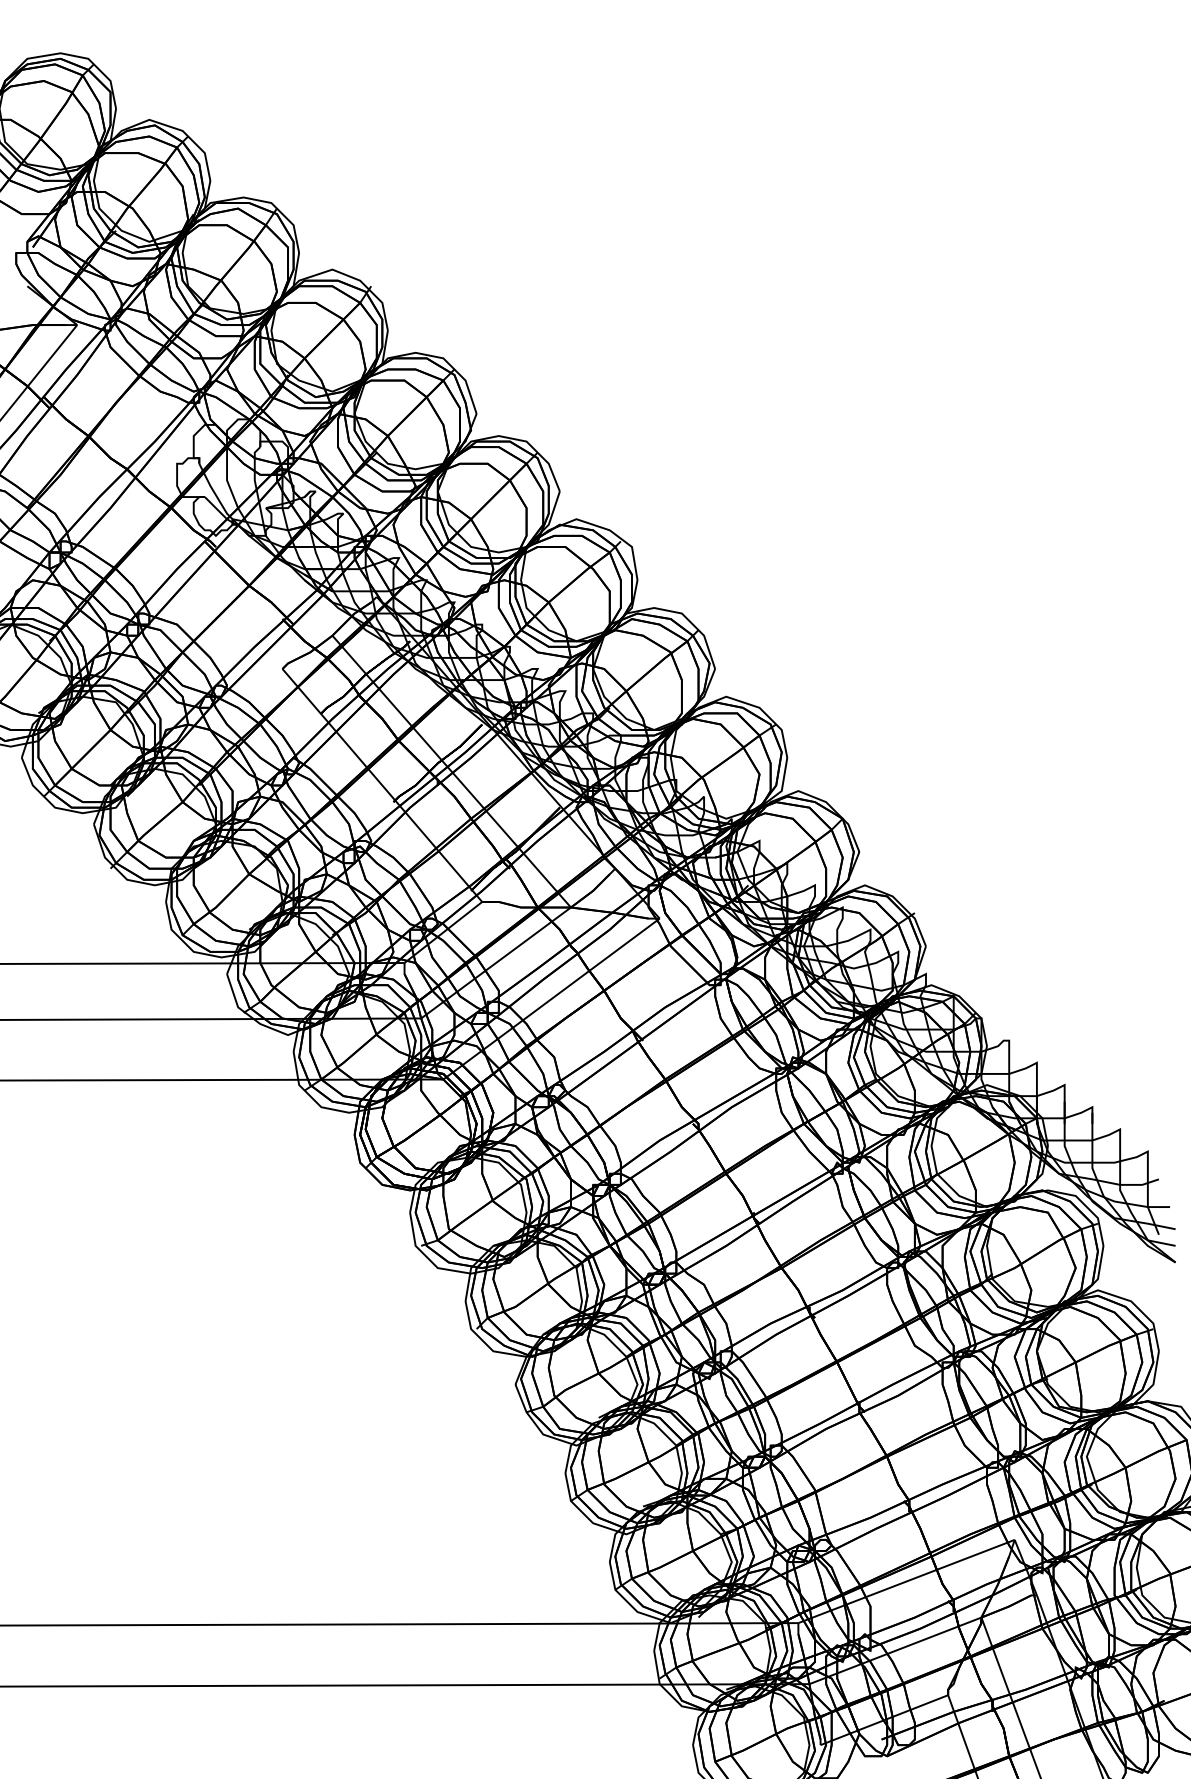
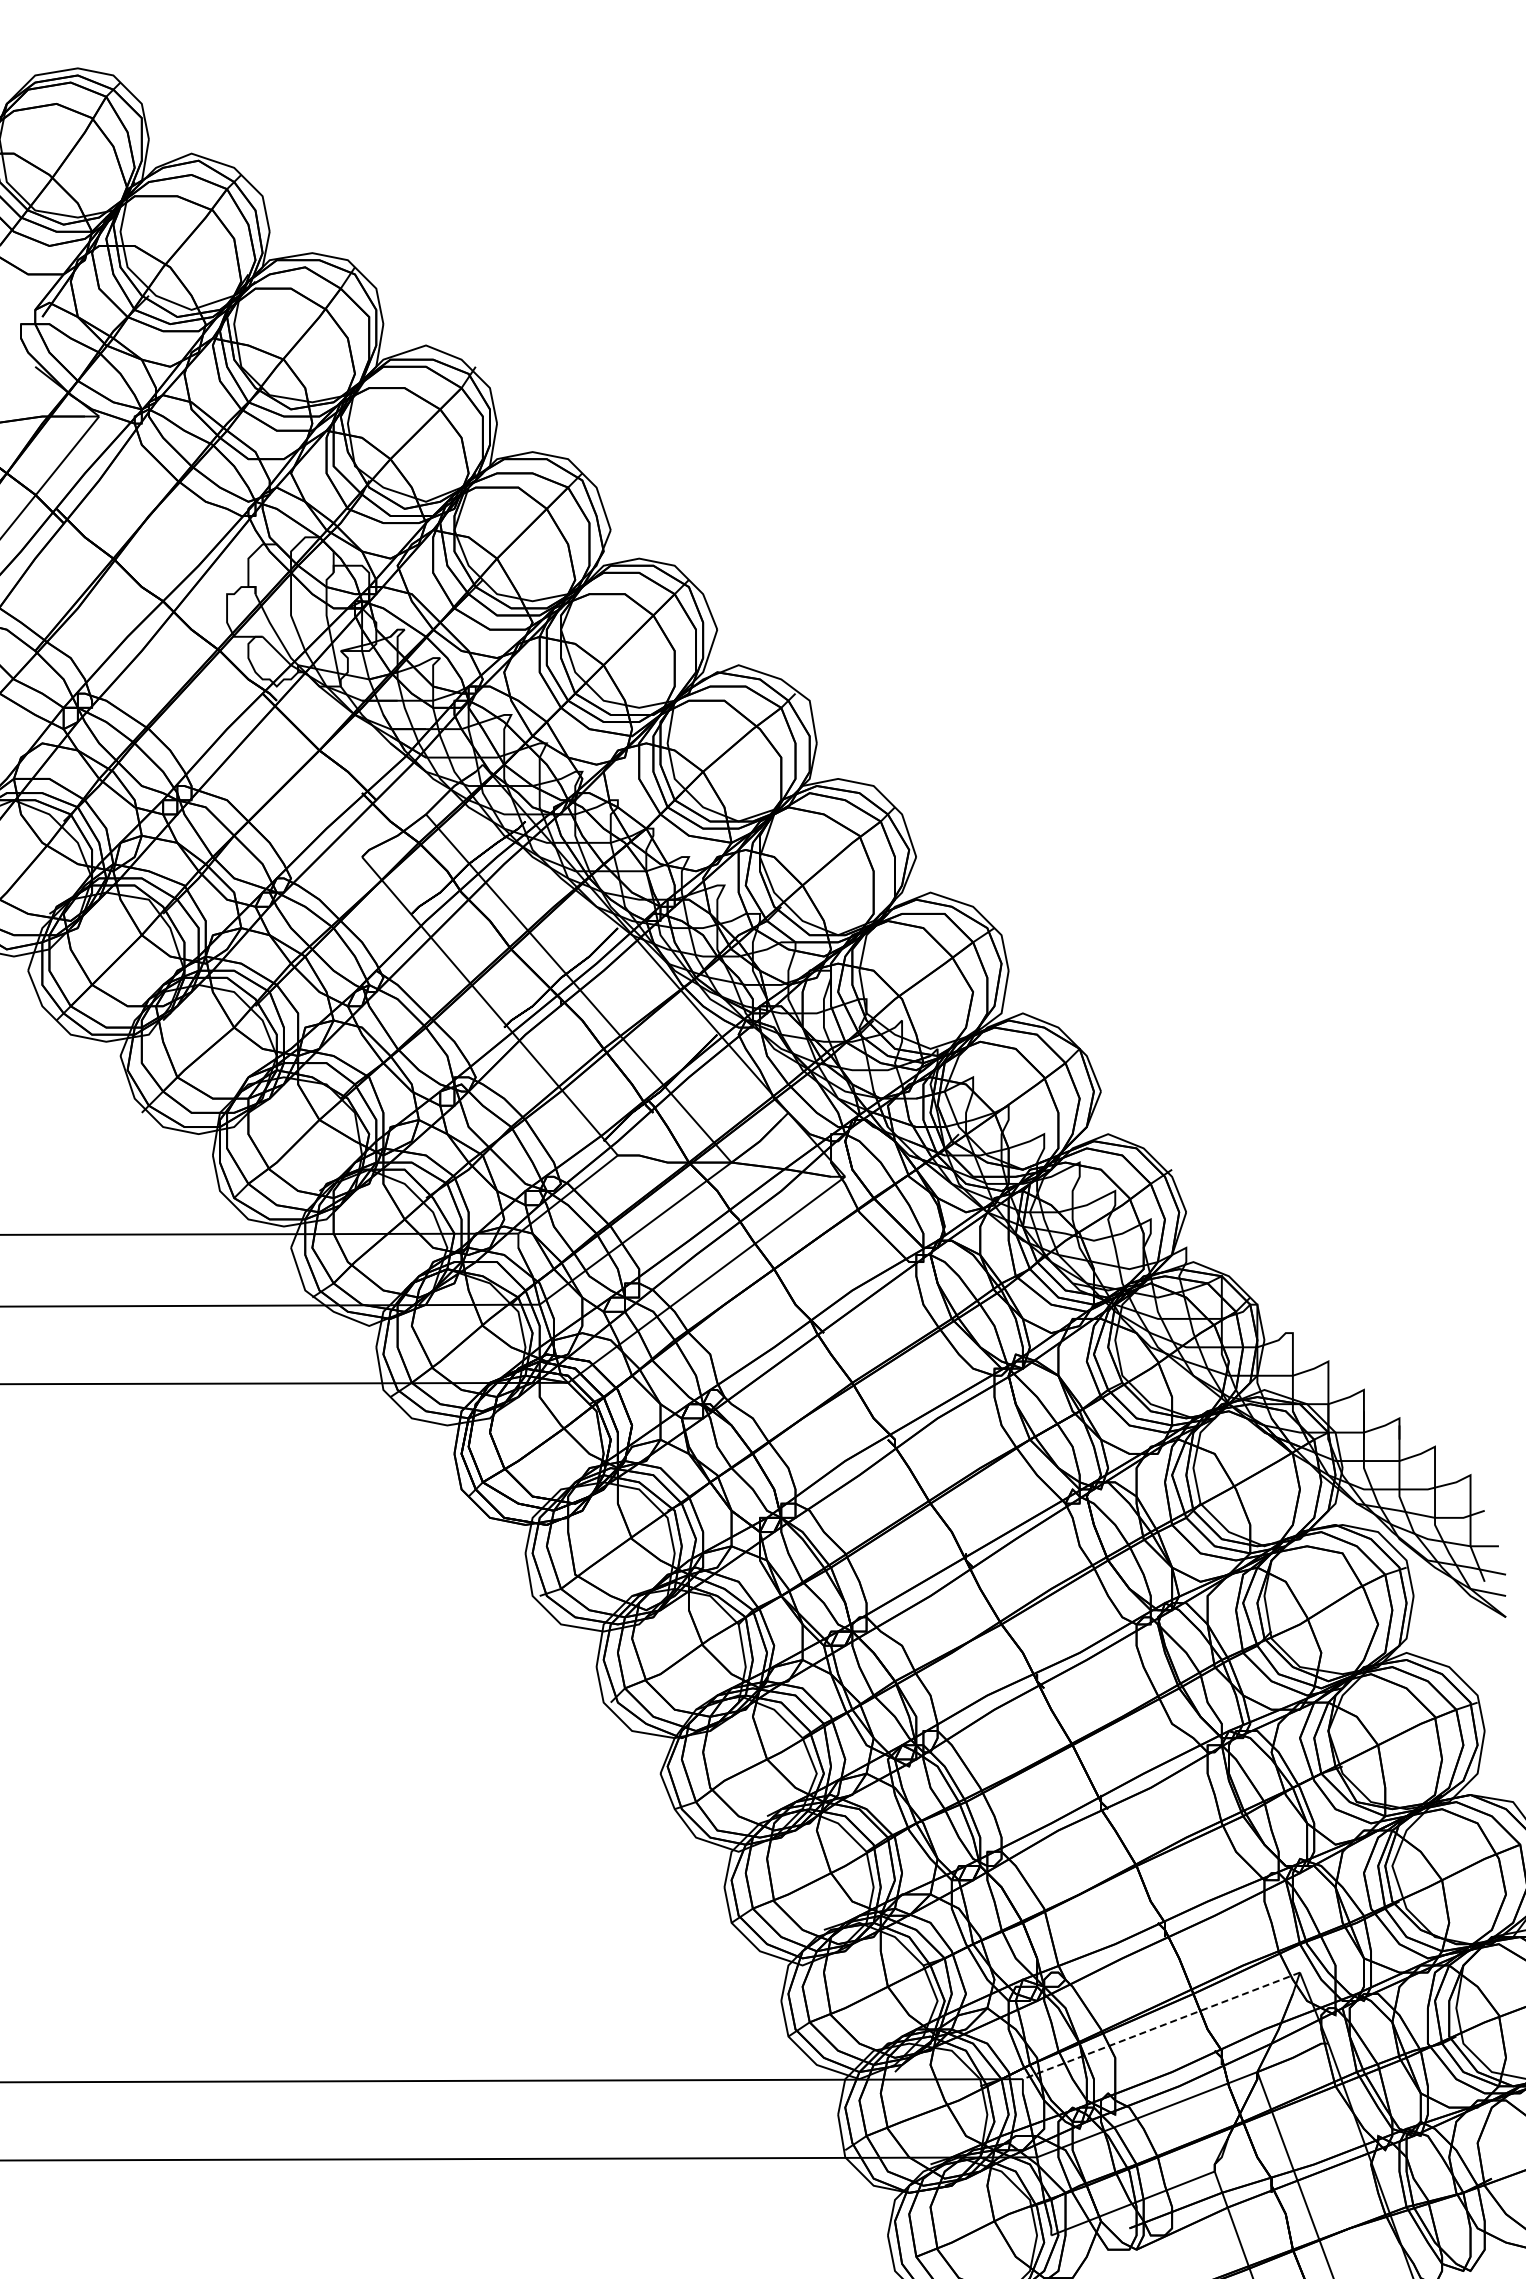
line: (905, 1581) -> (1160, 2026), solid -> dashed

